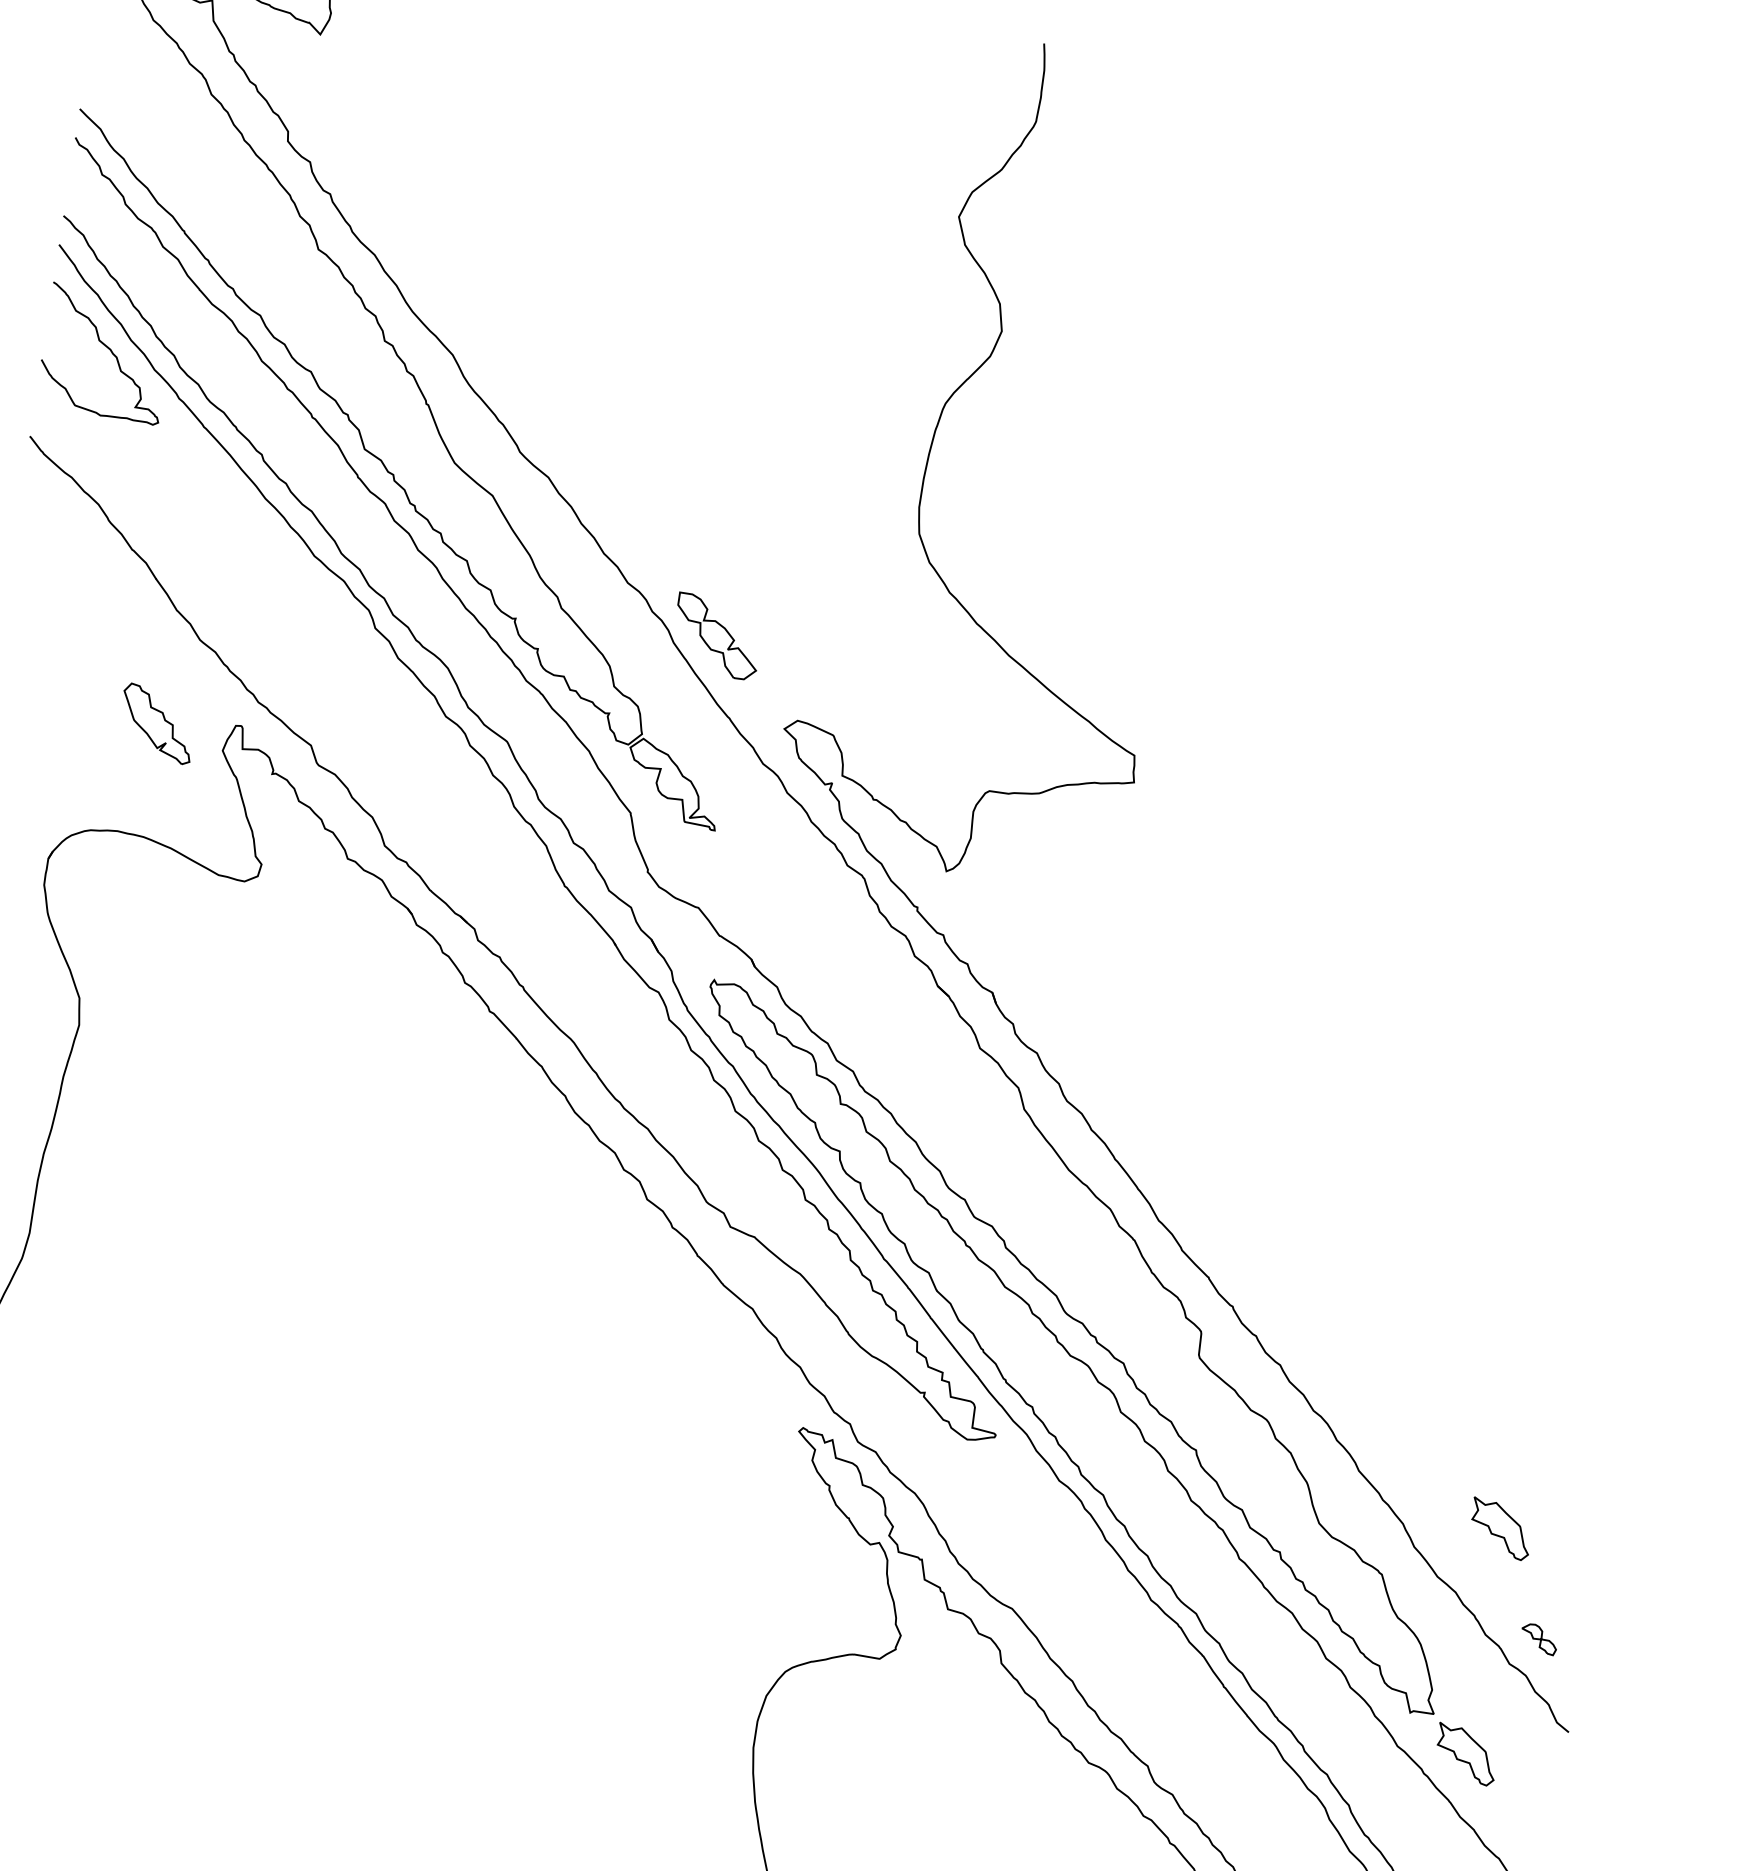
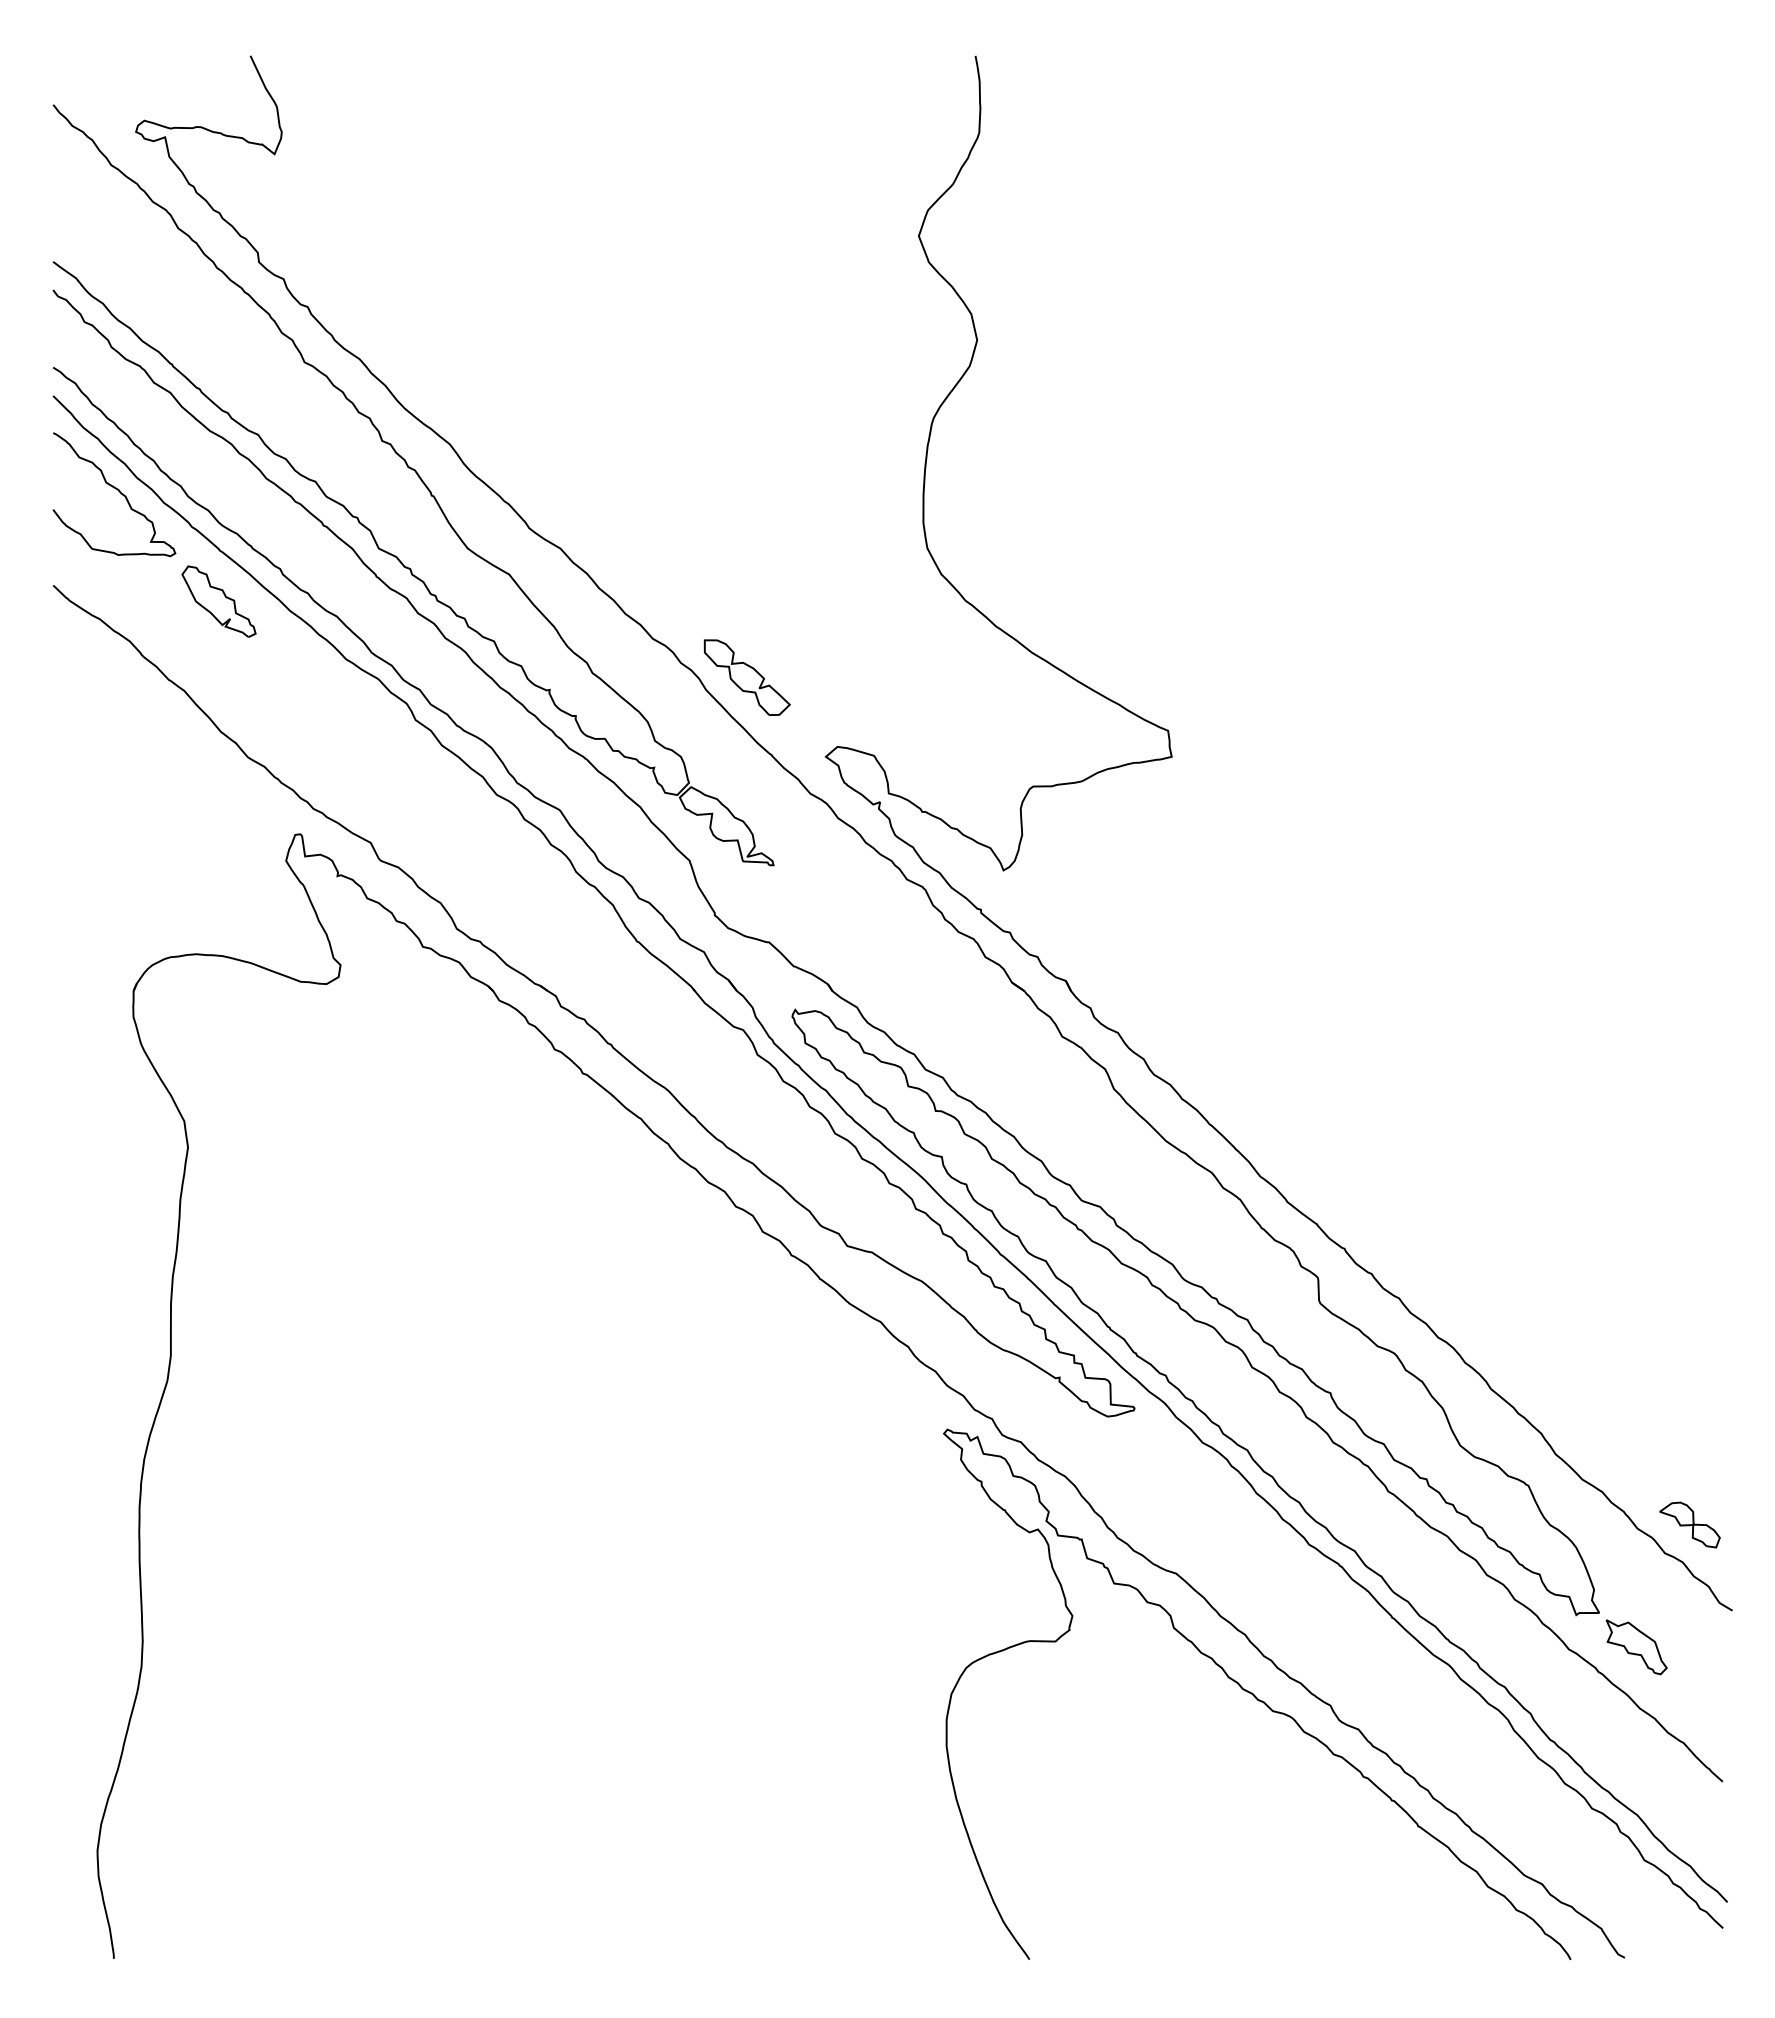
part: (156, 723) -> (218, 601), moved
part: (1500, 1529) -> (1636, 1424), removed
part: (1538, 1638) -> (1689, 1524), size x1.67

